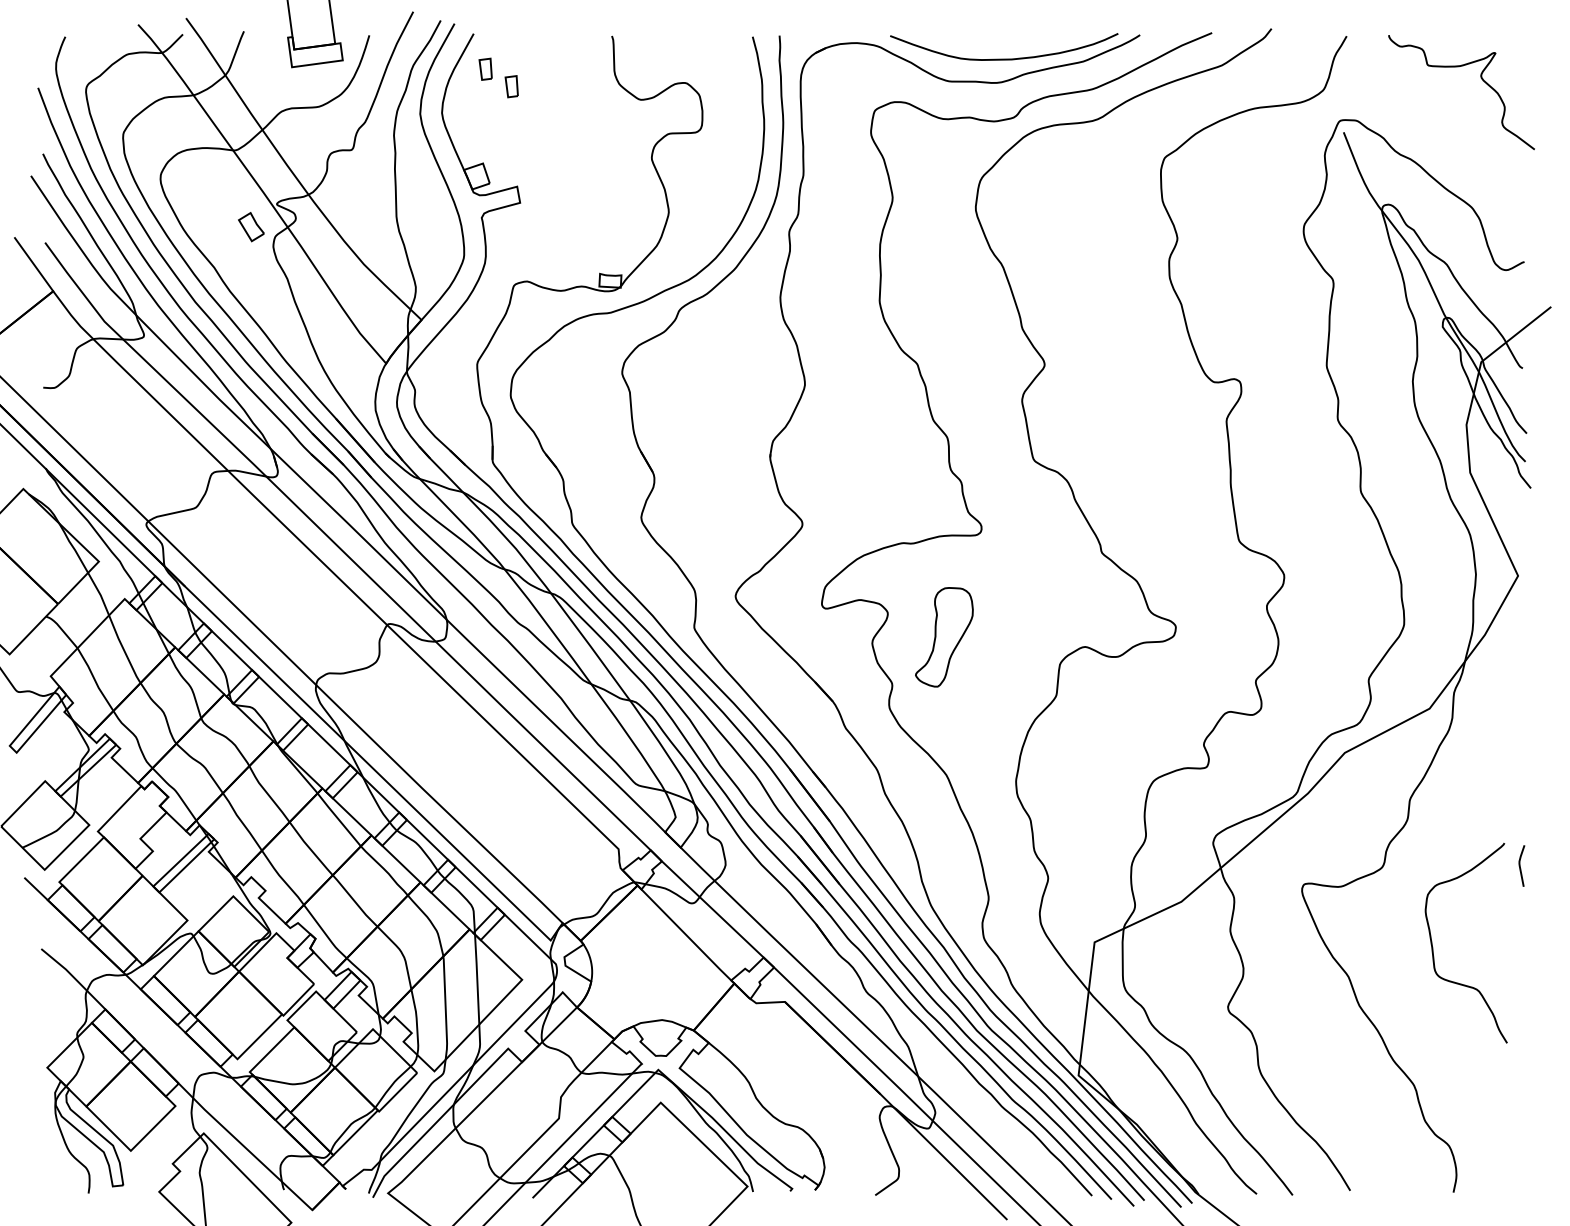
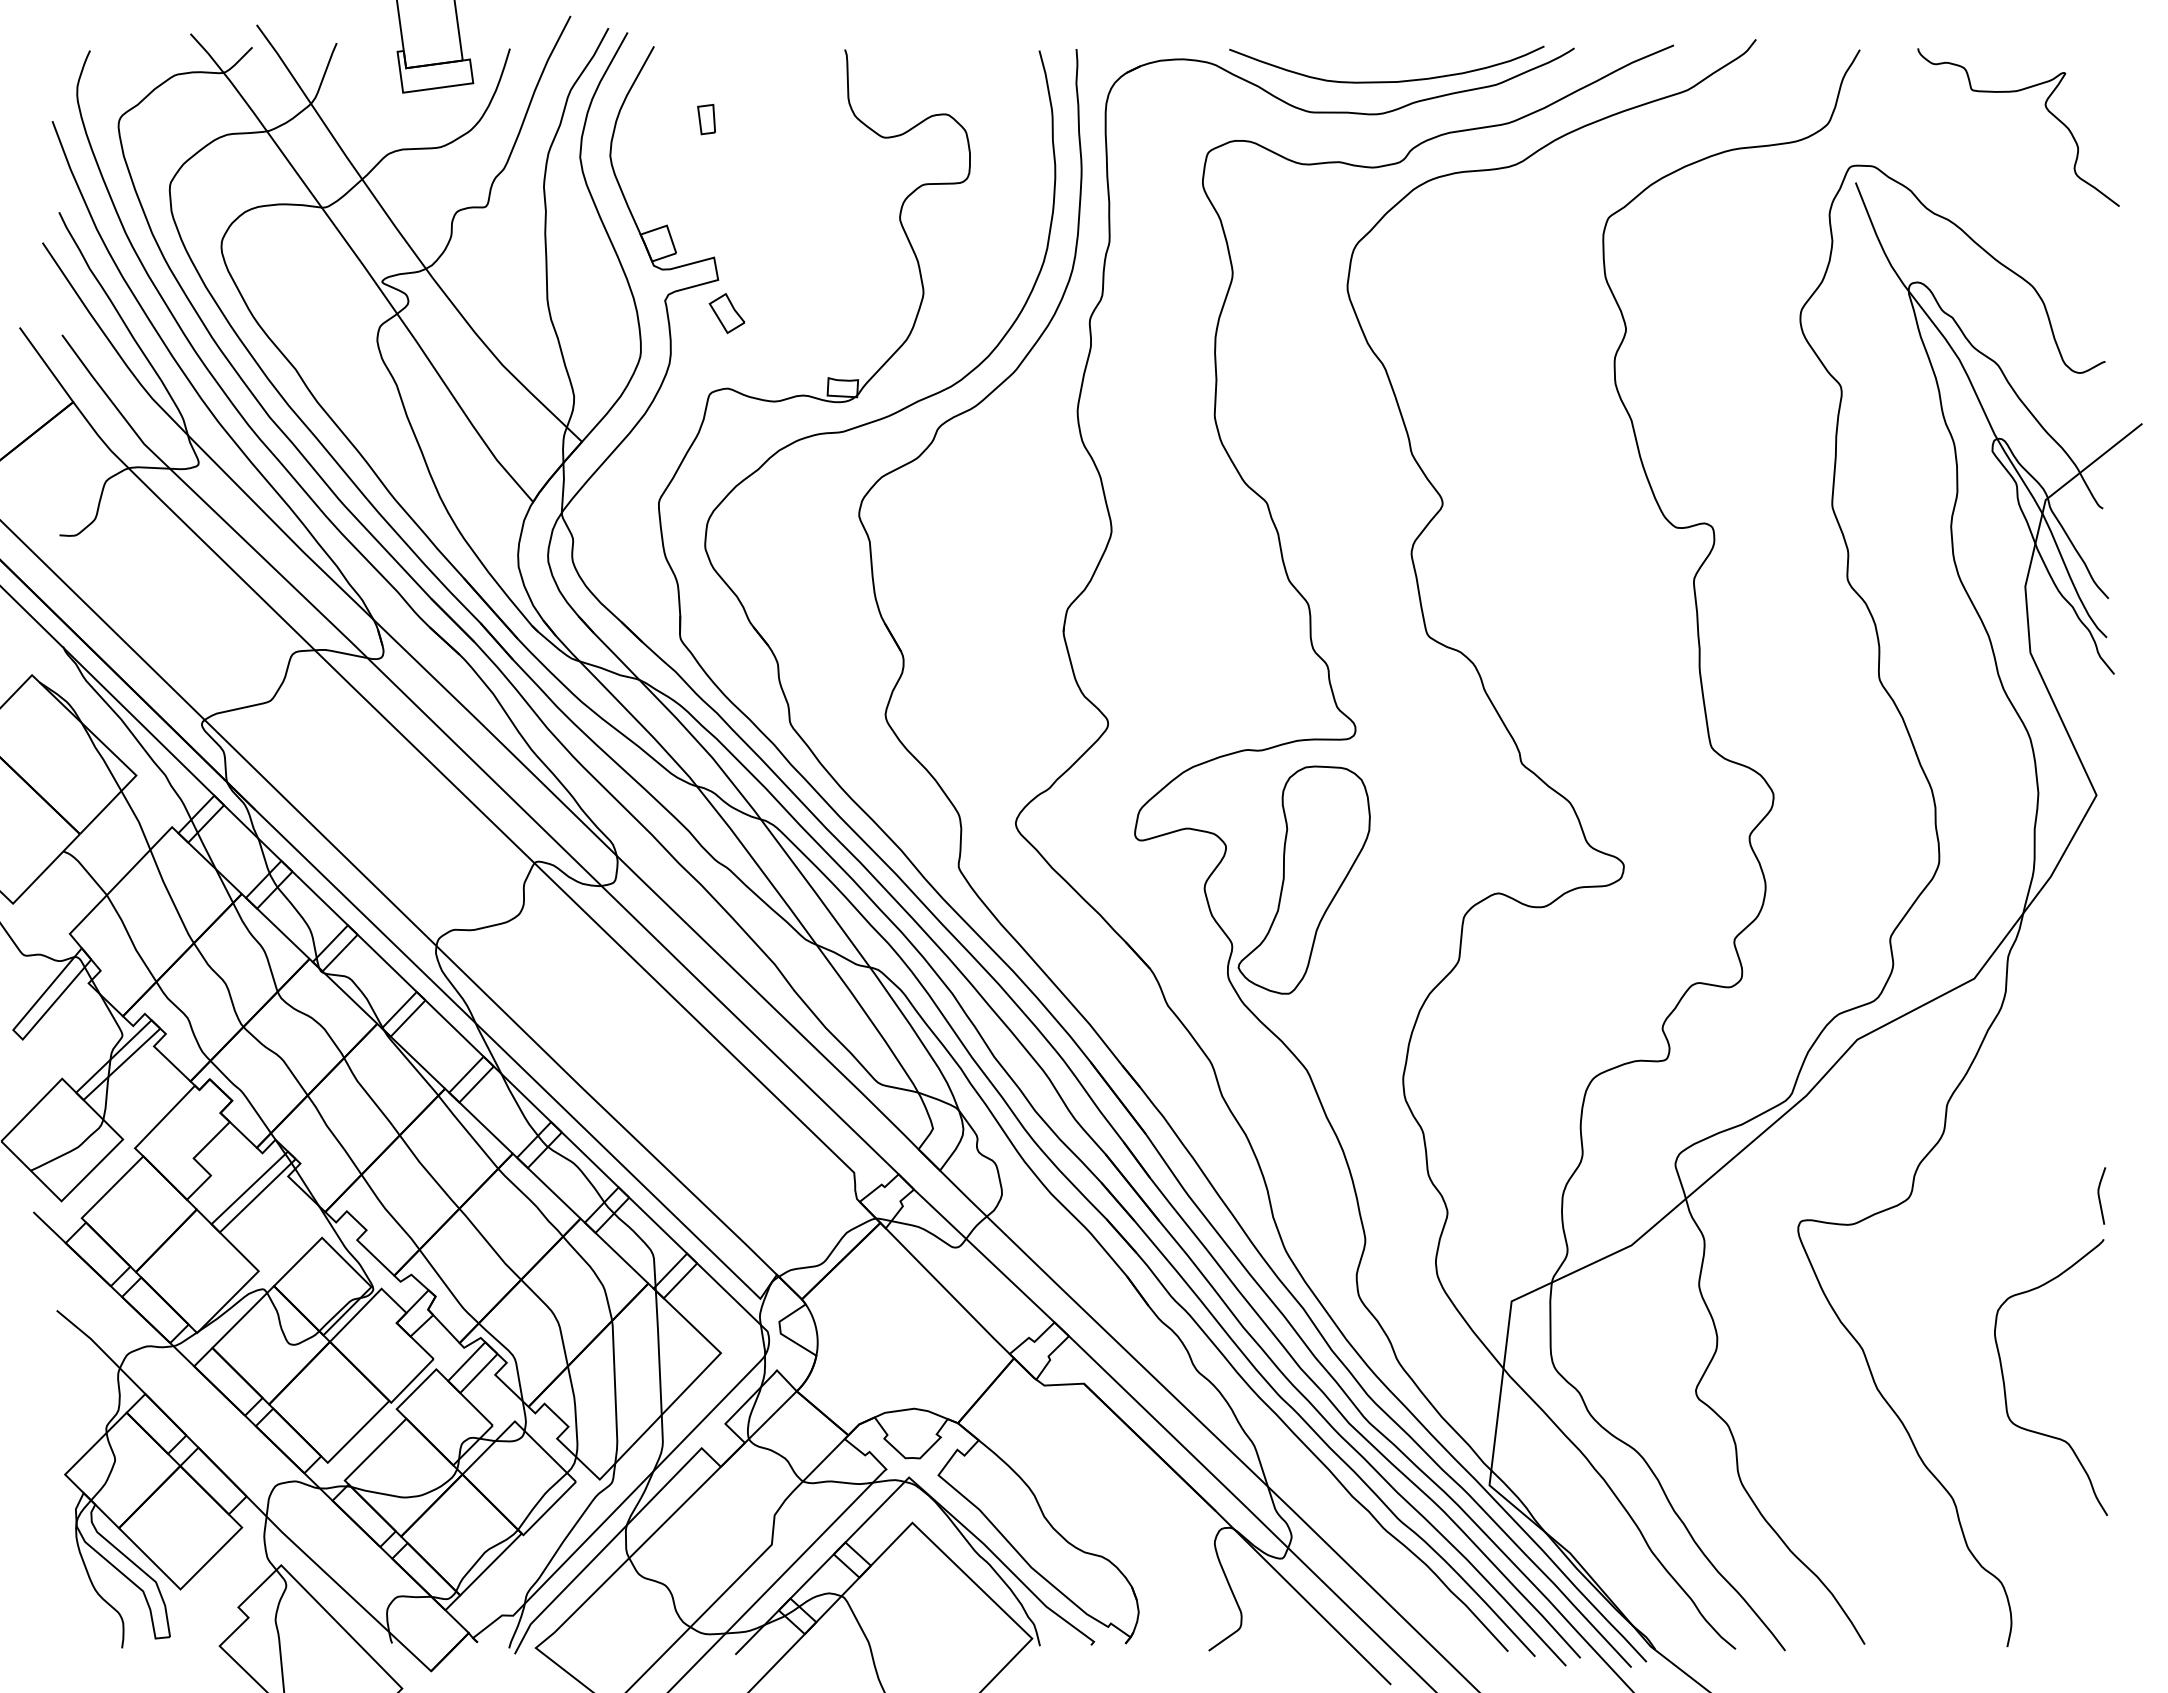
part: (485, 69) -> (670, 95), removed
part: (251, 227) -> (726, 313), moved
part: (943, 636) -> (1303, 879), size x1.67
curve: (1433, 948) -> (2005, 1385), moved

